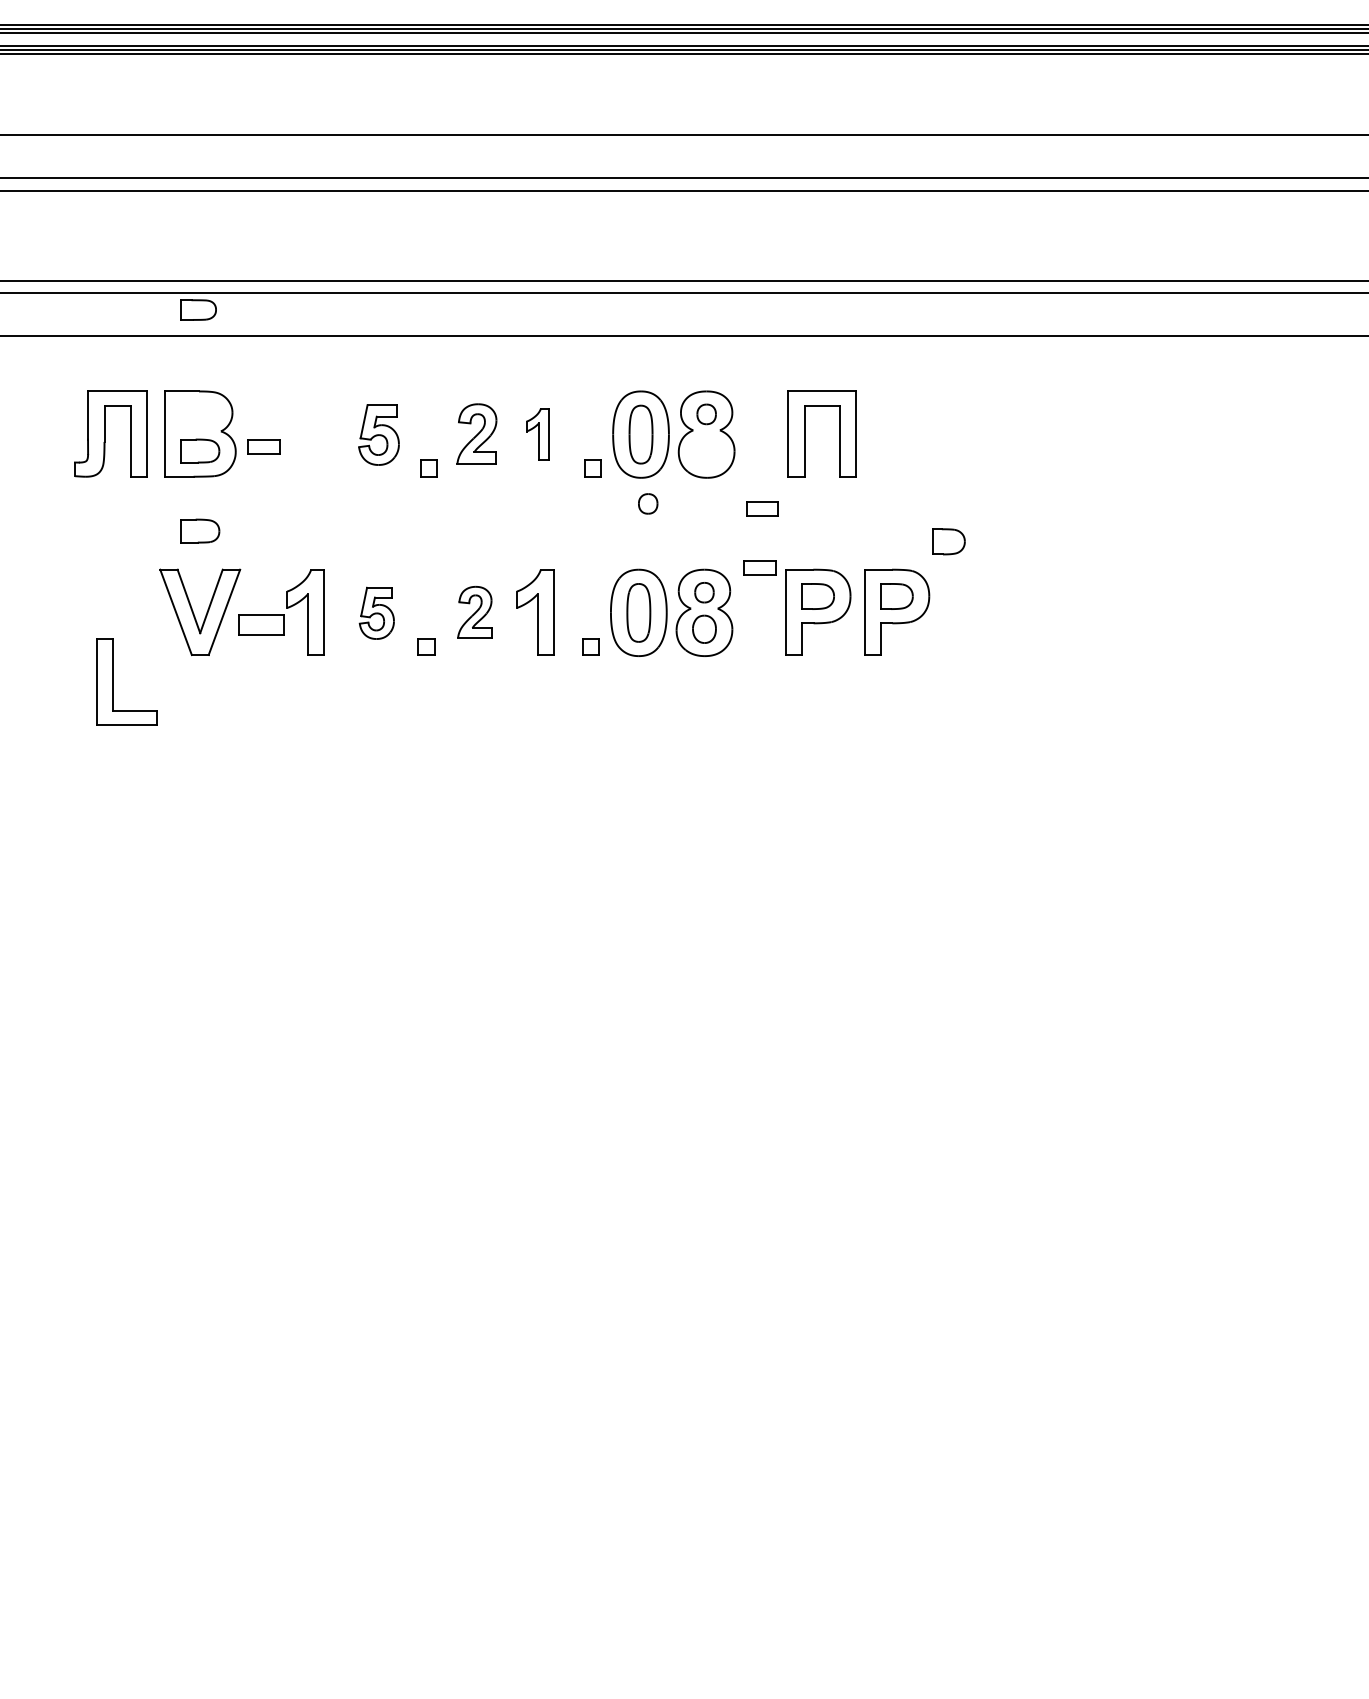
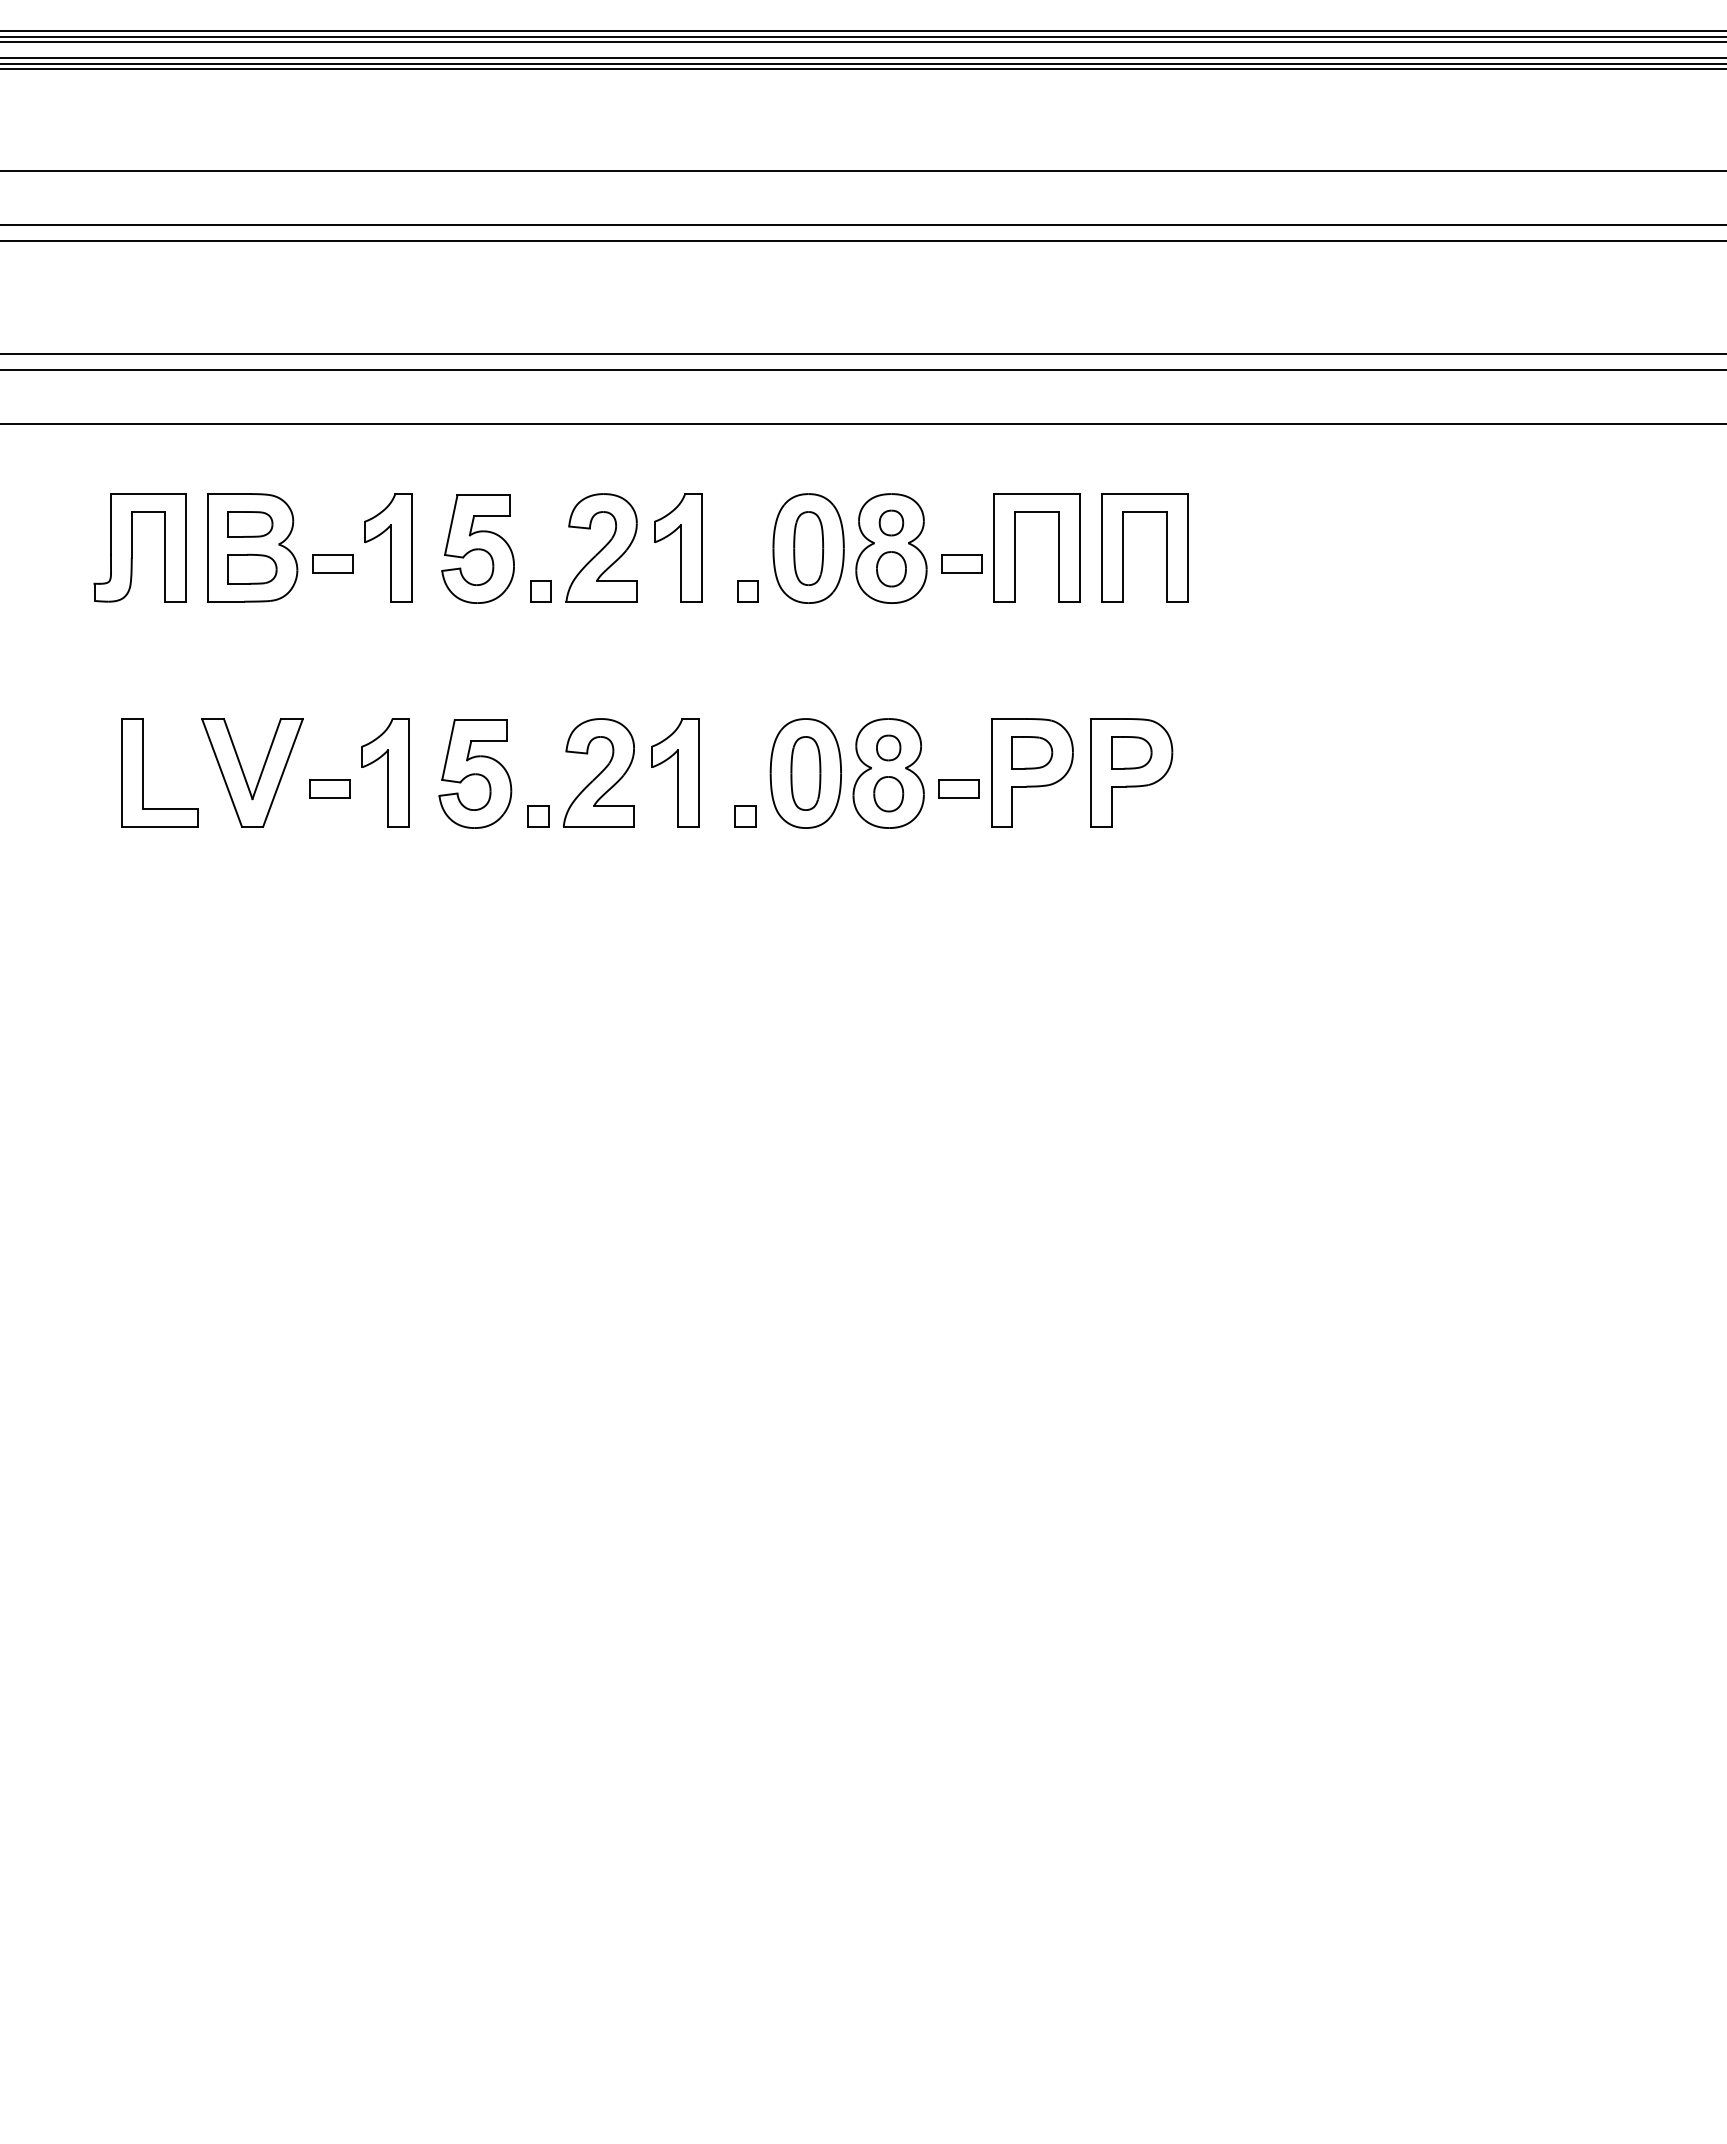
part: (198, 310) -> (250, 524), moved
part: (308, 433) -> (388, 547), added
part: (476, 433) -> (601, 547), size x1.43
part: (537, 433) -> (678, 547), size x1.67
part: (890, 433) -> (1123, 547), added
part: (378, 434) -> (477, 548), size x1.43
part: (706, 451) -> (891, 569), added
part: (648, 503) -> (817, 635), removed
part: (762, 509) -> (961, 563), moved
part: (200, 530) -> (252, 669), removed
part: (949, 541) -> (1197, 683), removed
part: (759, 567) -> (958, 788), moved
part: (376, 612) -> (475, 773), size x1.67
part: (474, 612) -> (598, 772), size x1.67
part: (261, 624) -> (329, 788), size x0.71
part: (113, 681) -> (143, 772), moved

